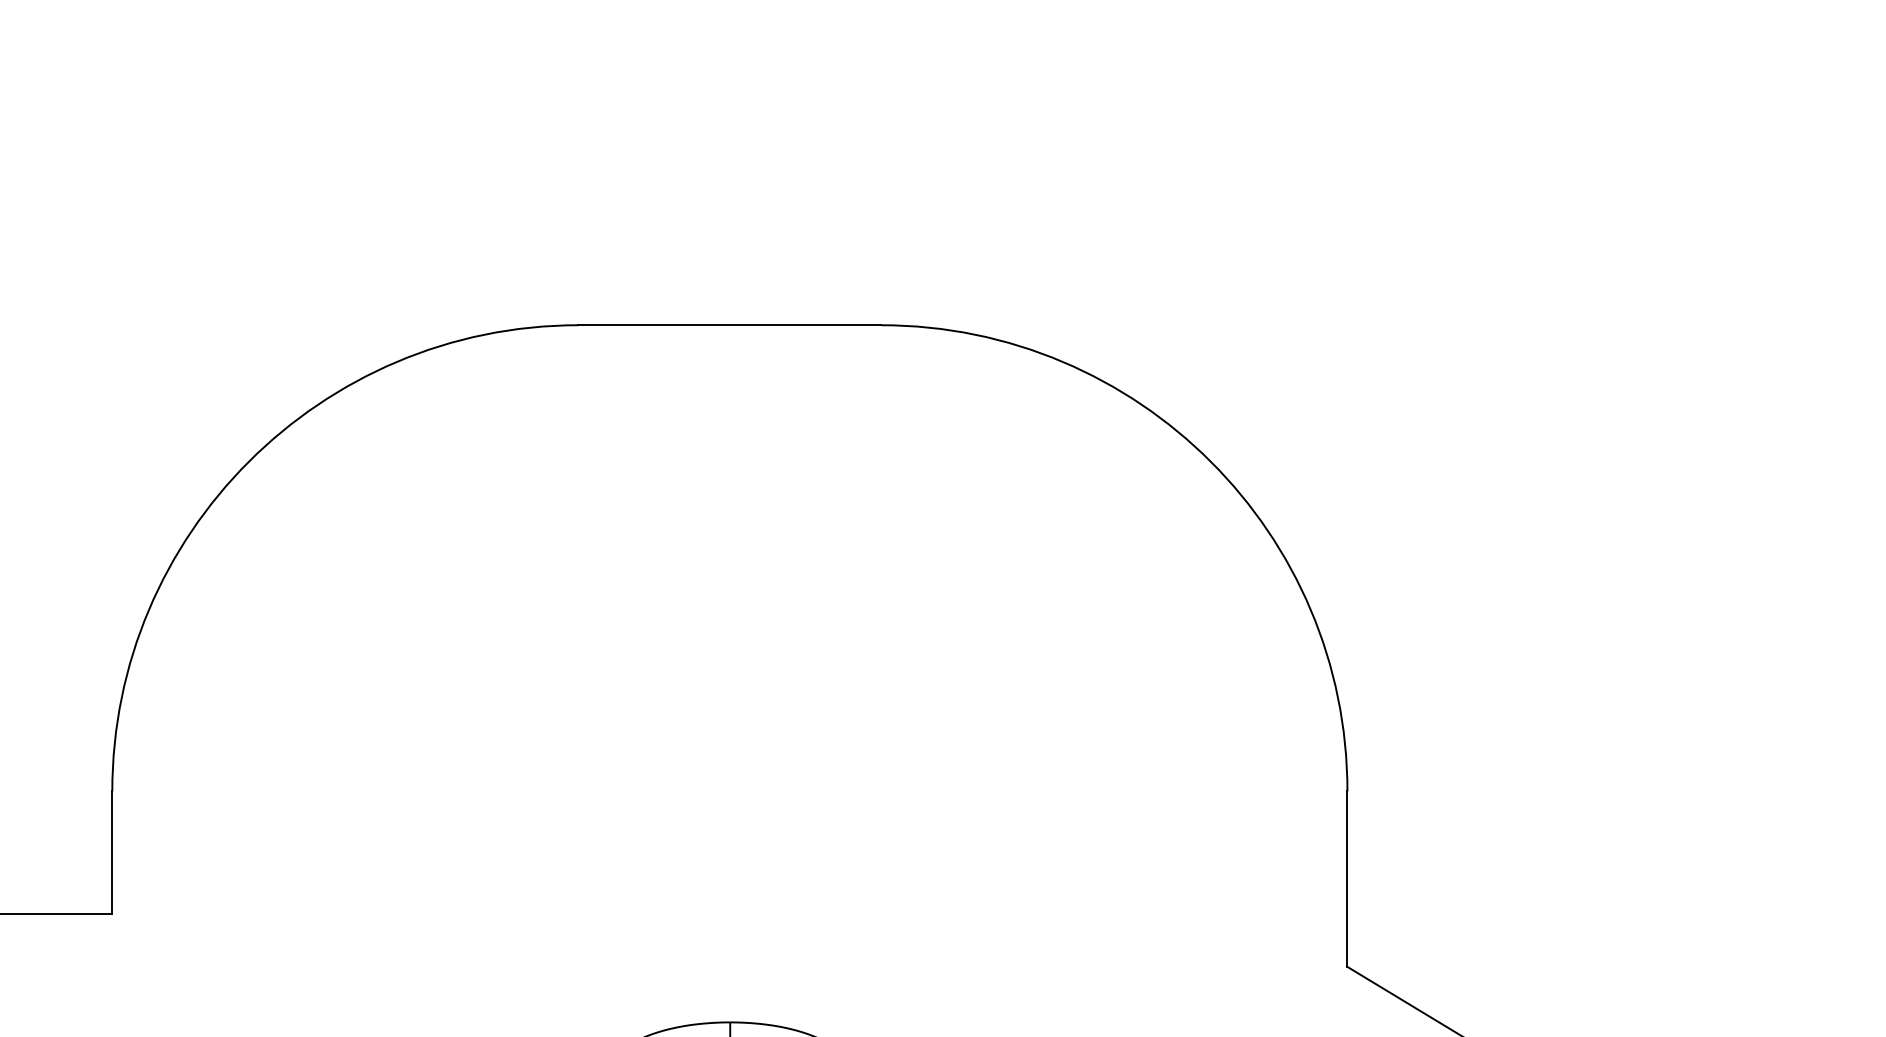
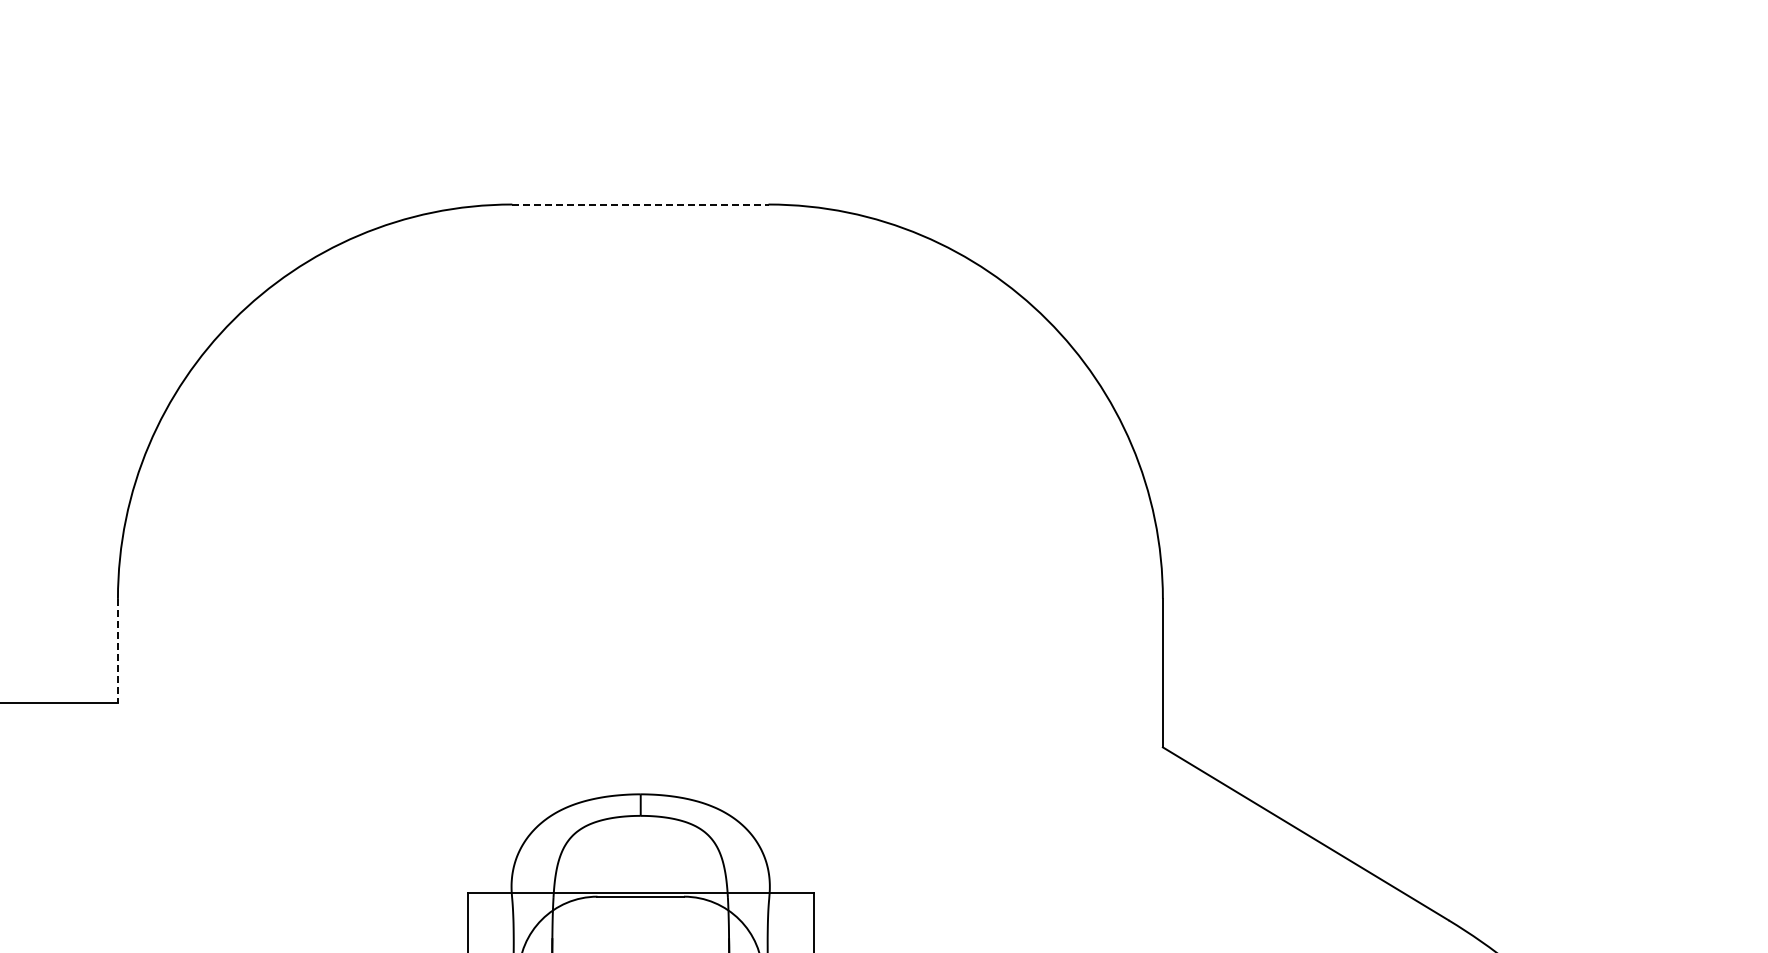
line: (729, 325) -> (640, 204), solid -> dashed
line: (111, 852) -> (117, 650), solid -> dashed

